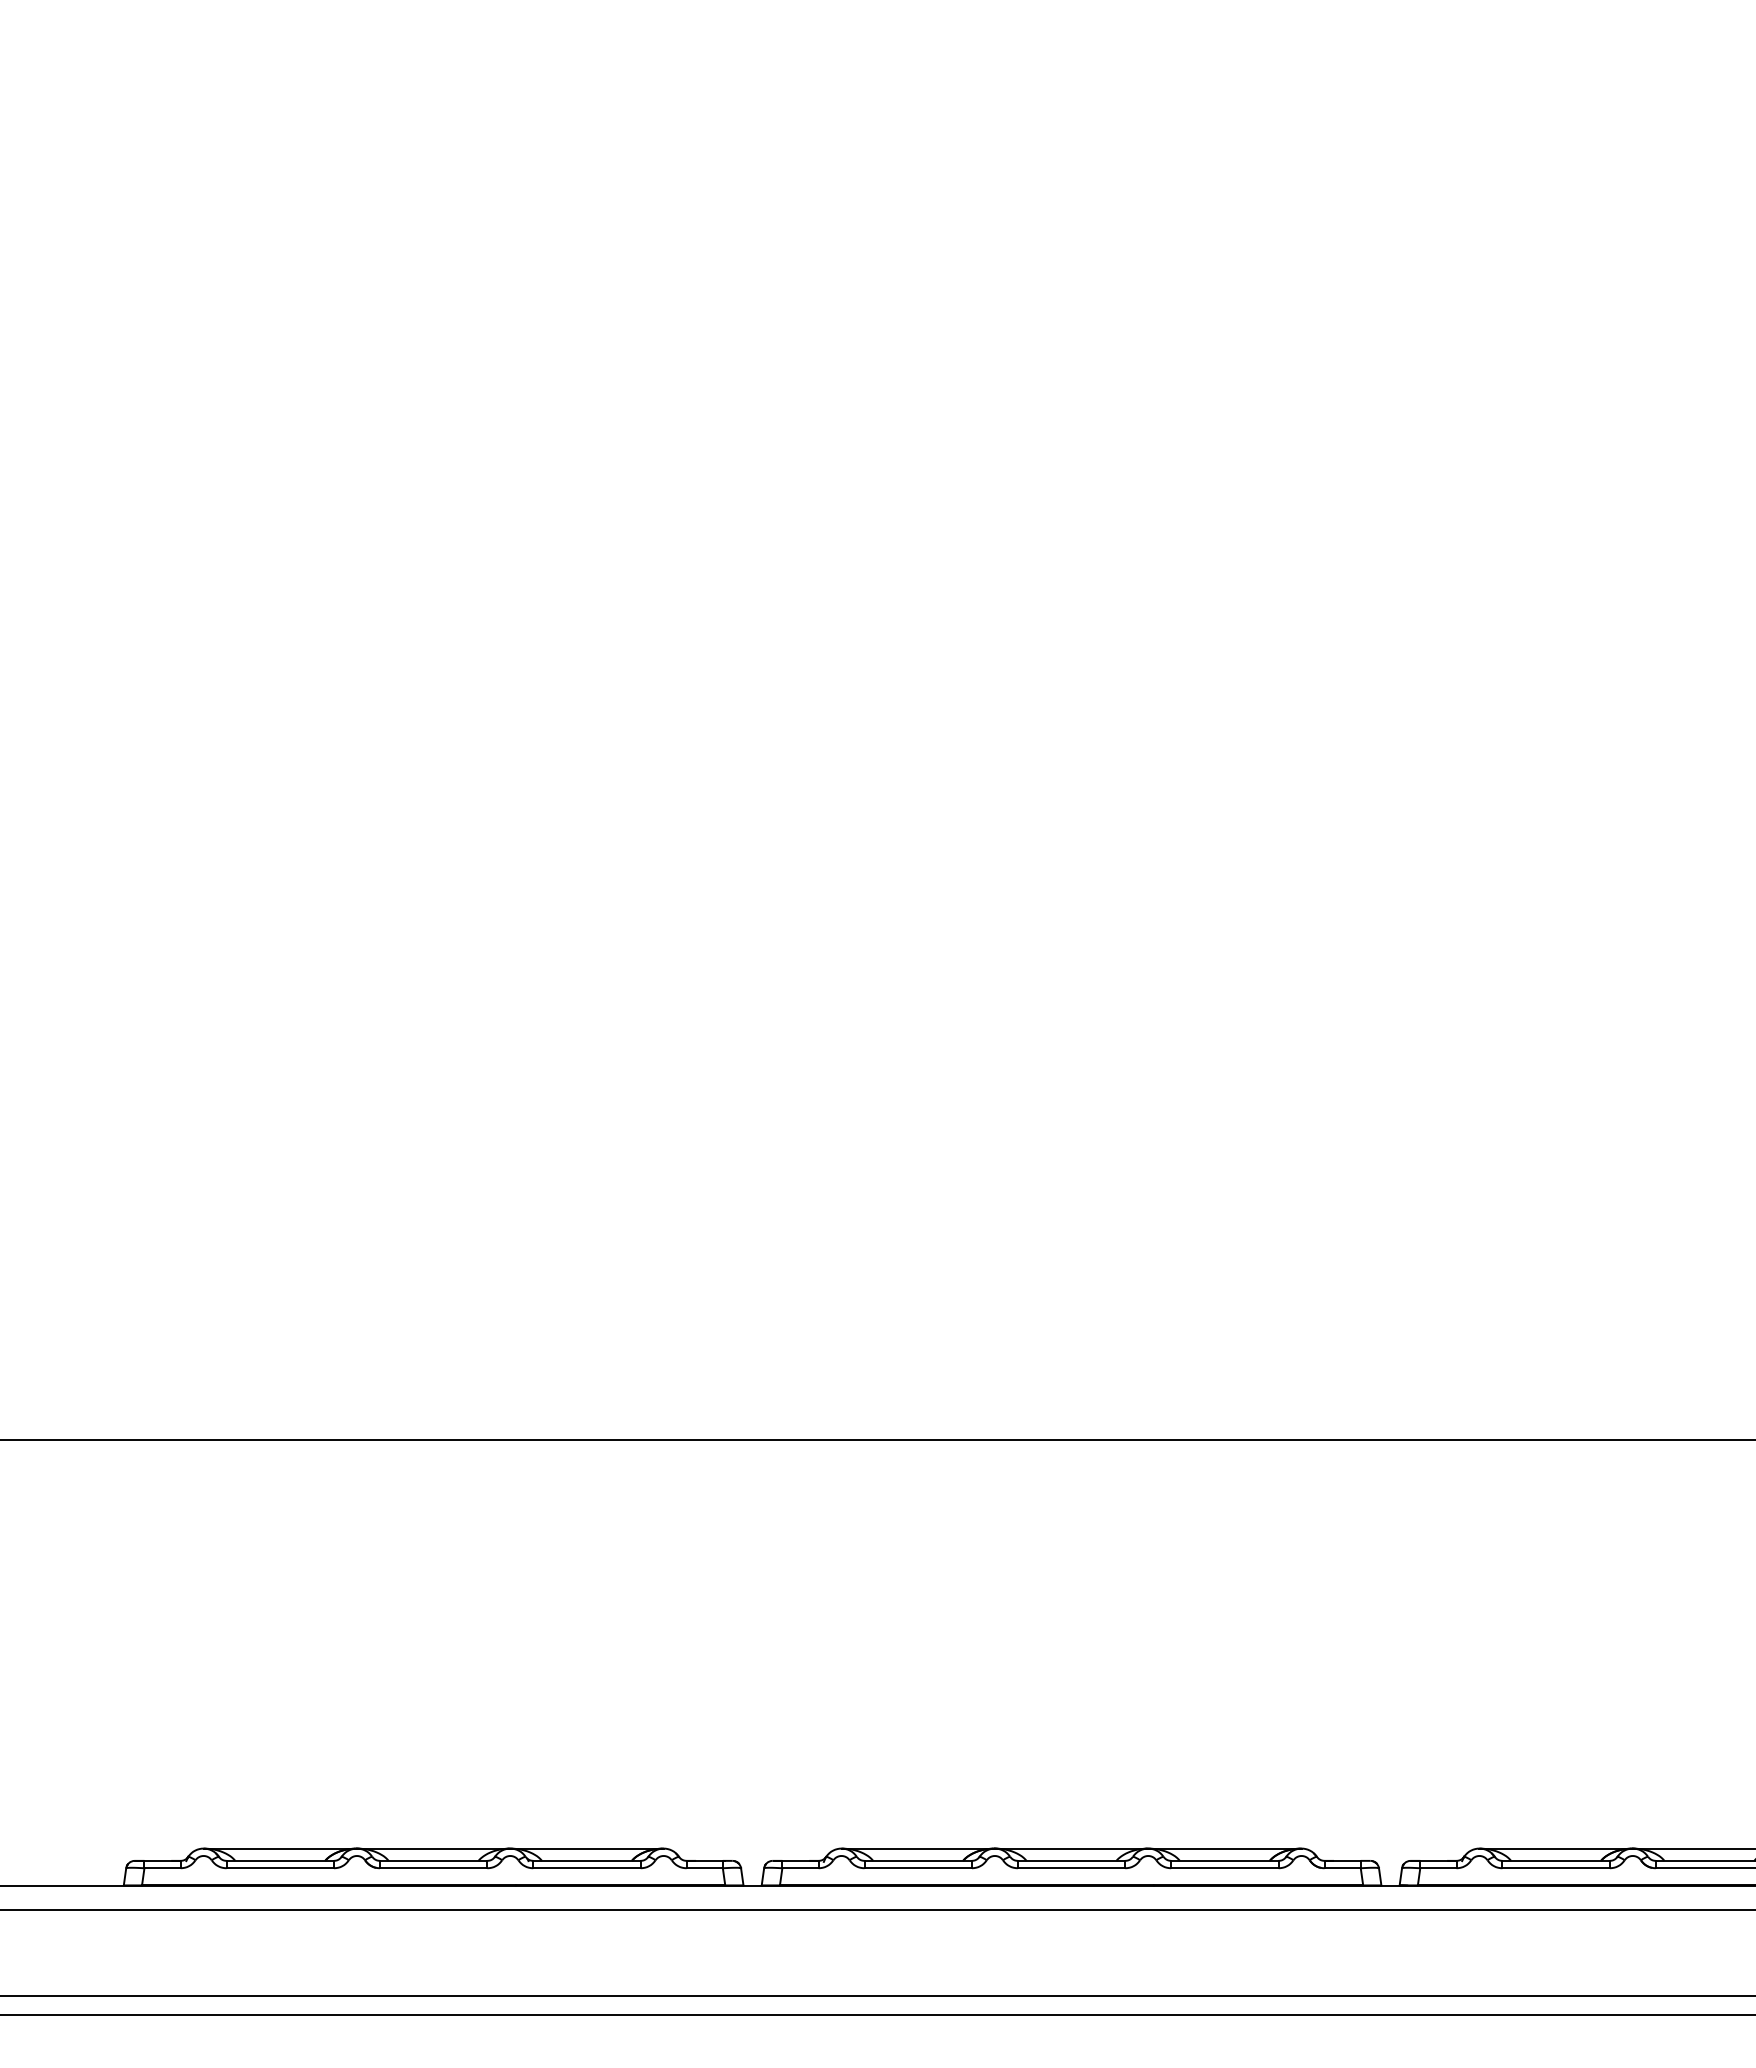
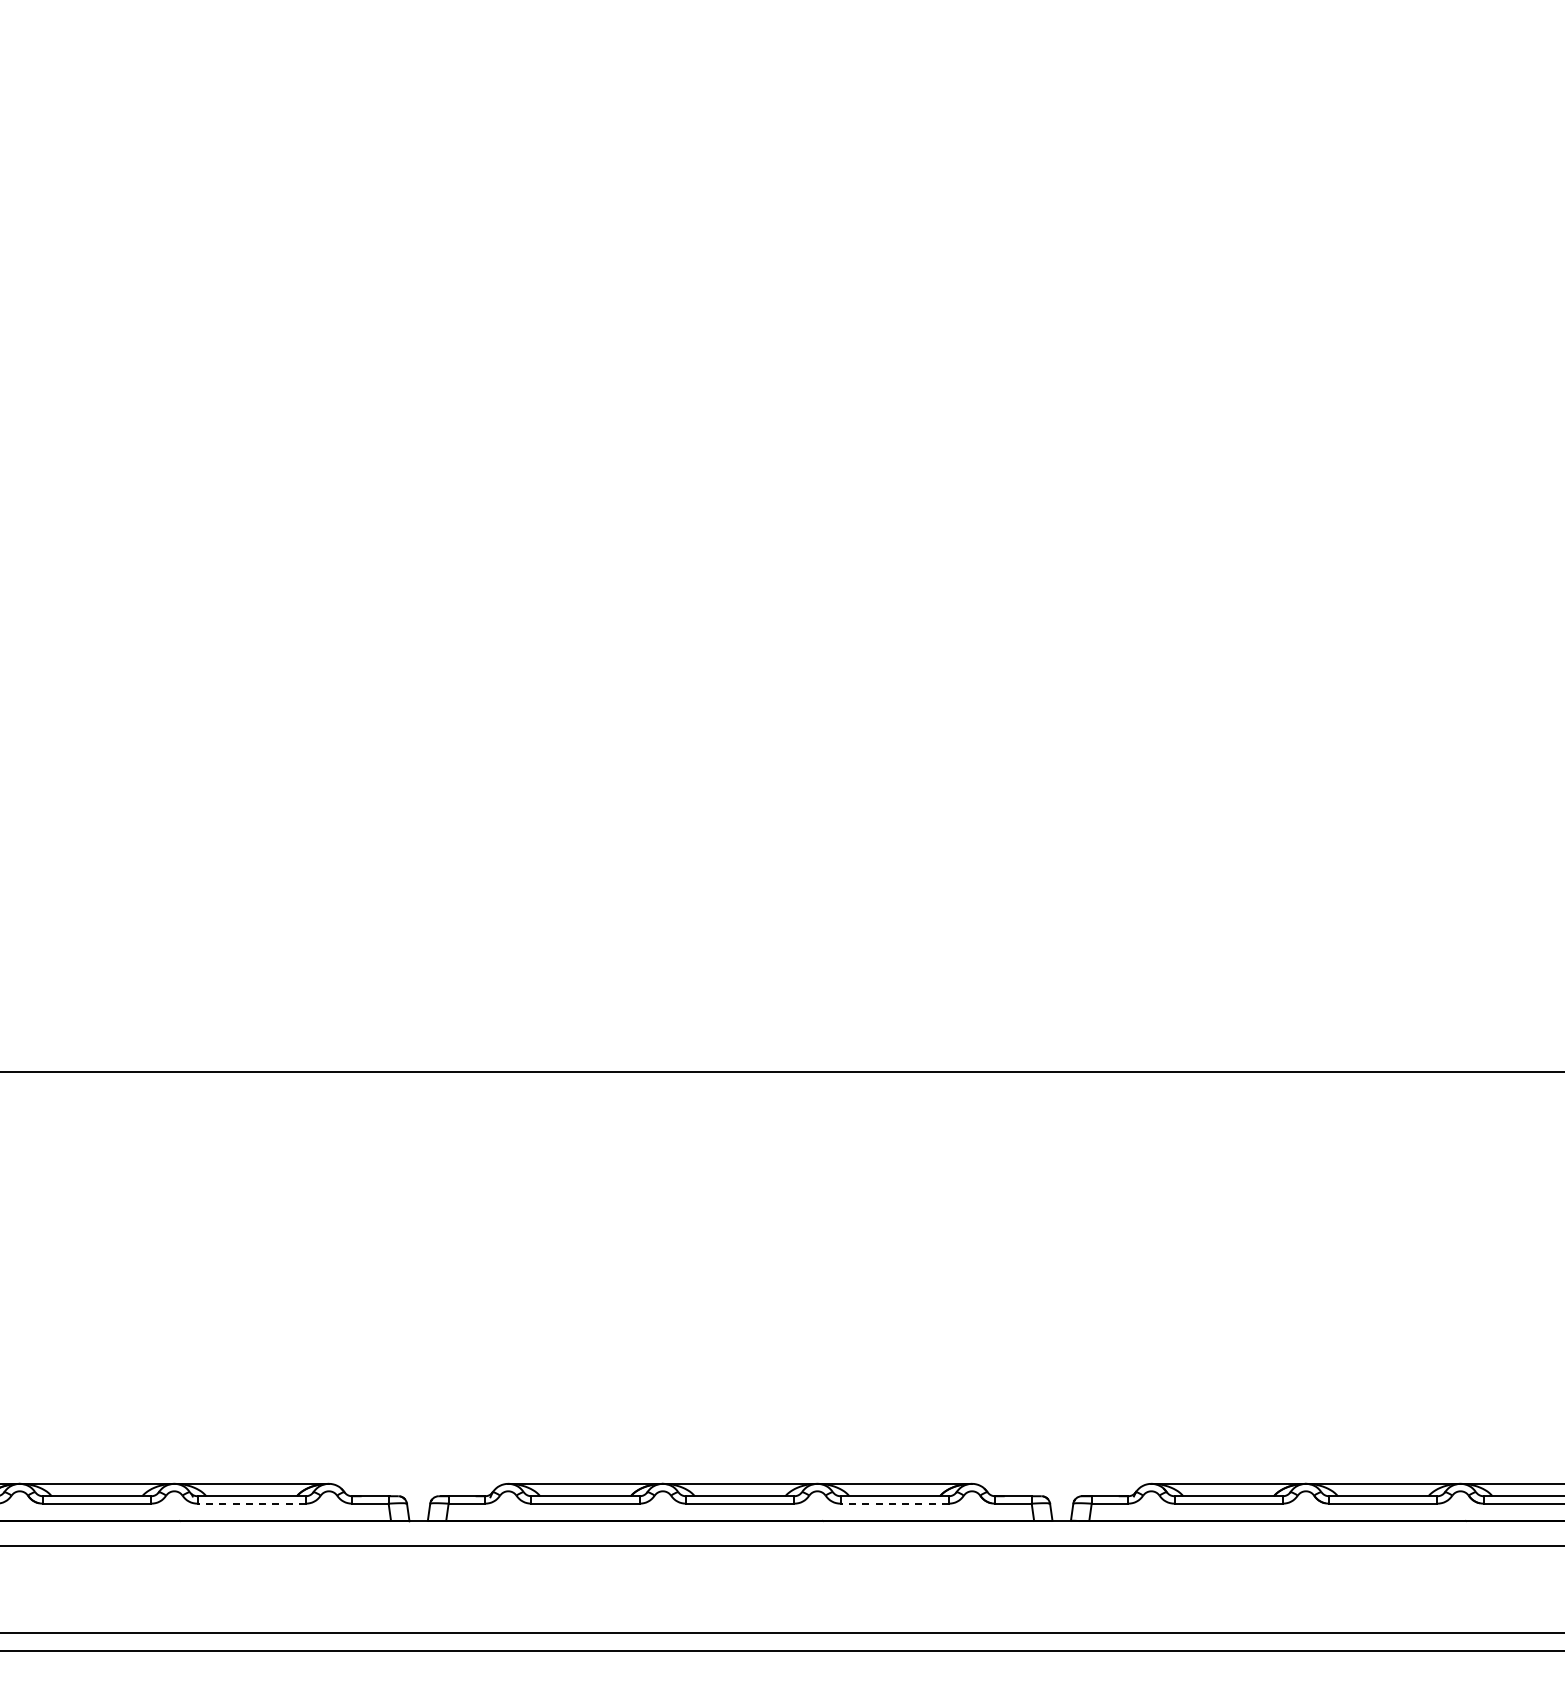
line: (587, 1868) -> (252, 1503), solid -> dashed
line: (1224, 1868) -> (894, 1503), solid -> dashed

